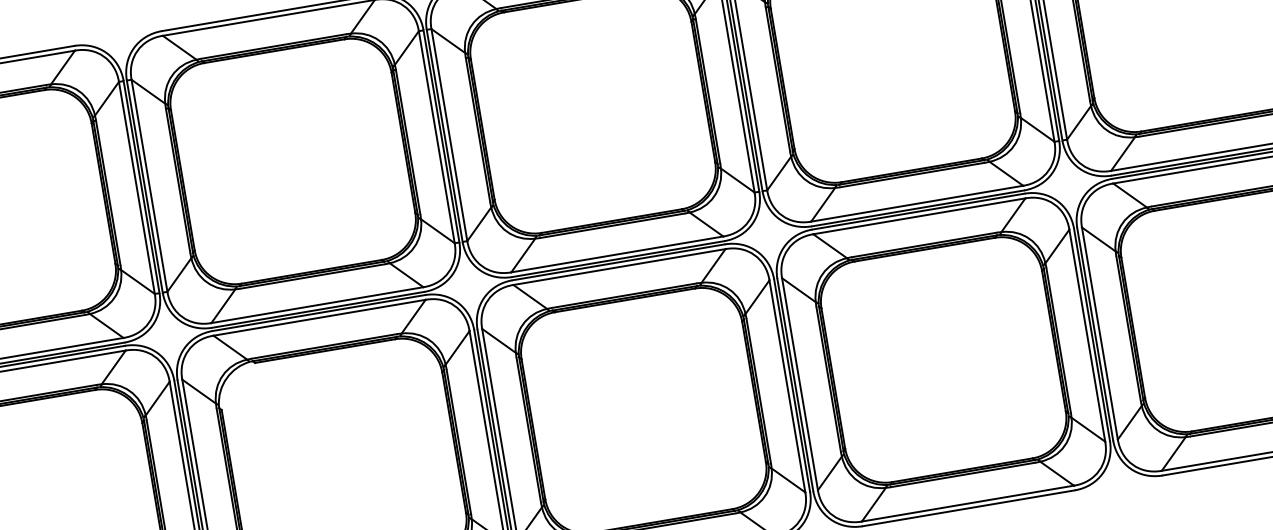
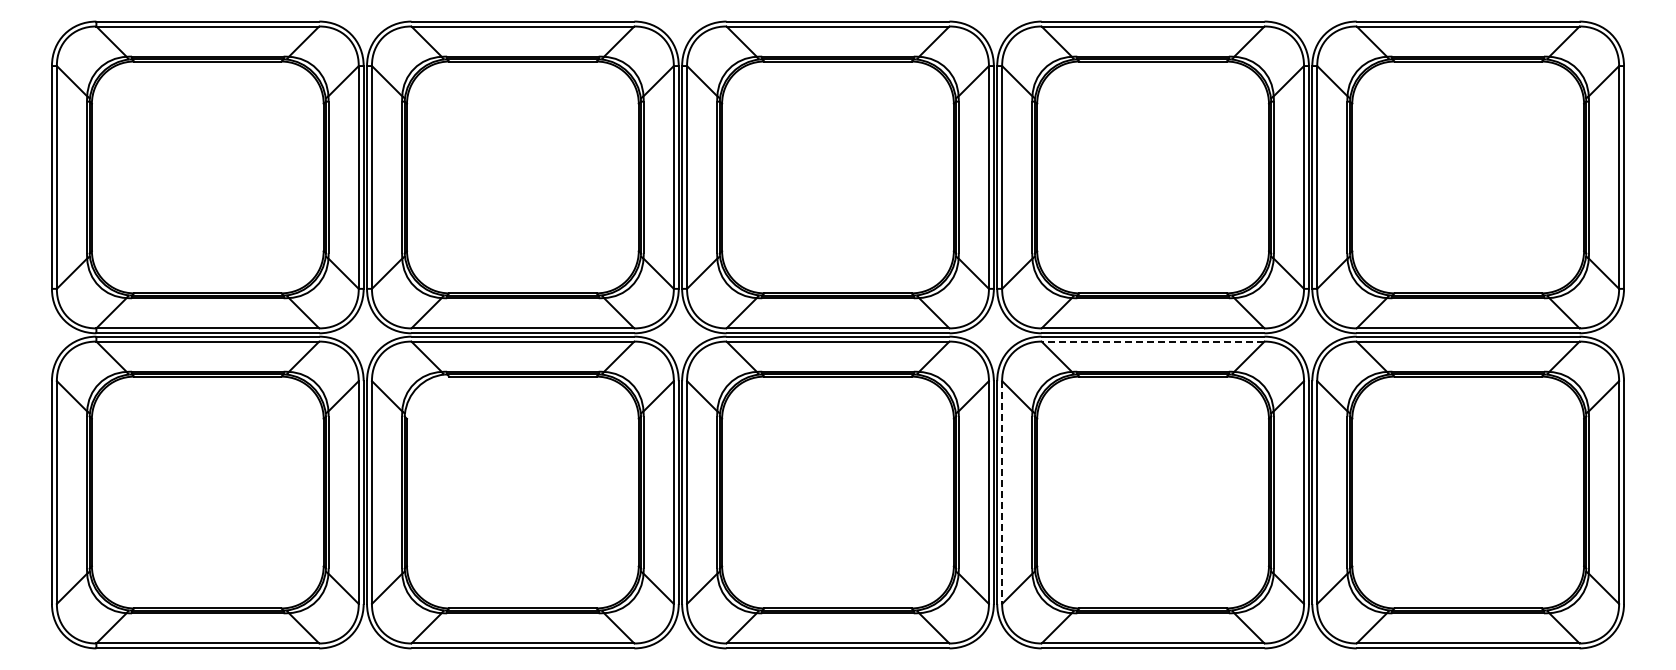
line: (918, 216) -> (1152, 341), solid -> dashed
line: (800, 385) -> (1002, 493), solid -> dashed

